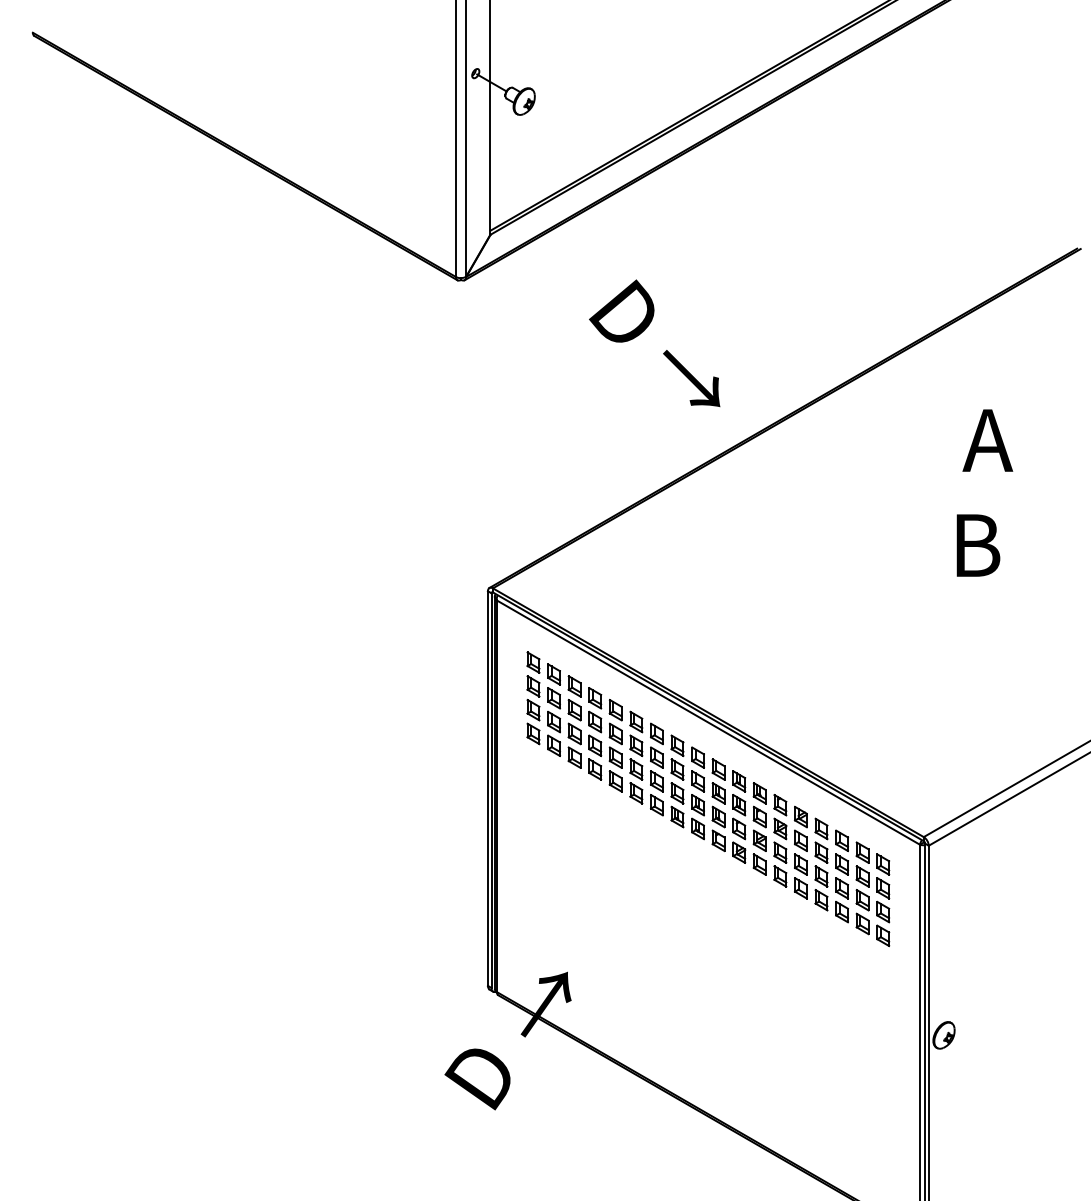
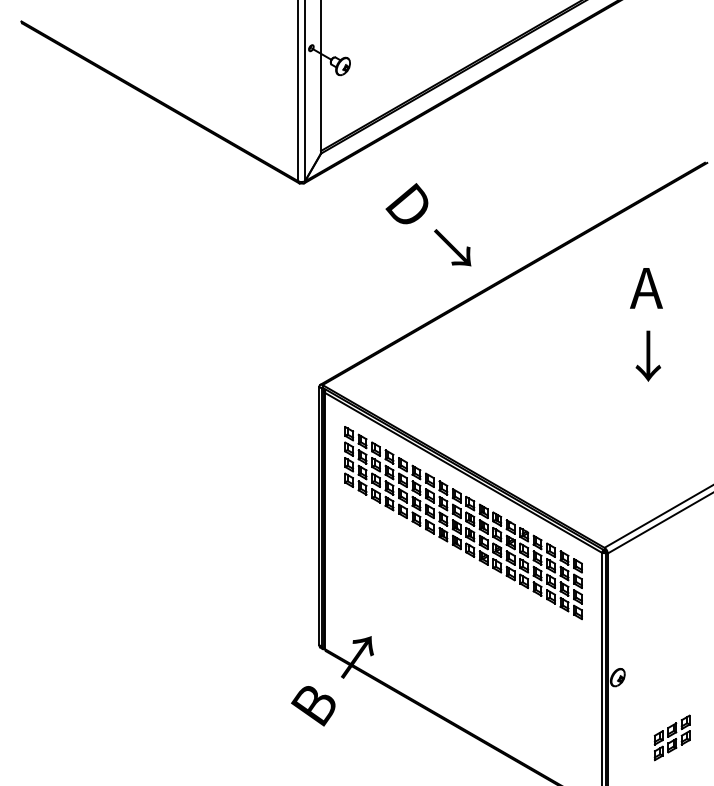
text: (983, 543) -> (643, 355), B -> ↓
text: (483, 1073) -> (316, 702), D -> B
part: (1026, 1126) -> (671, 737), added

